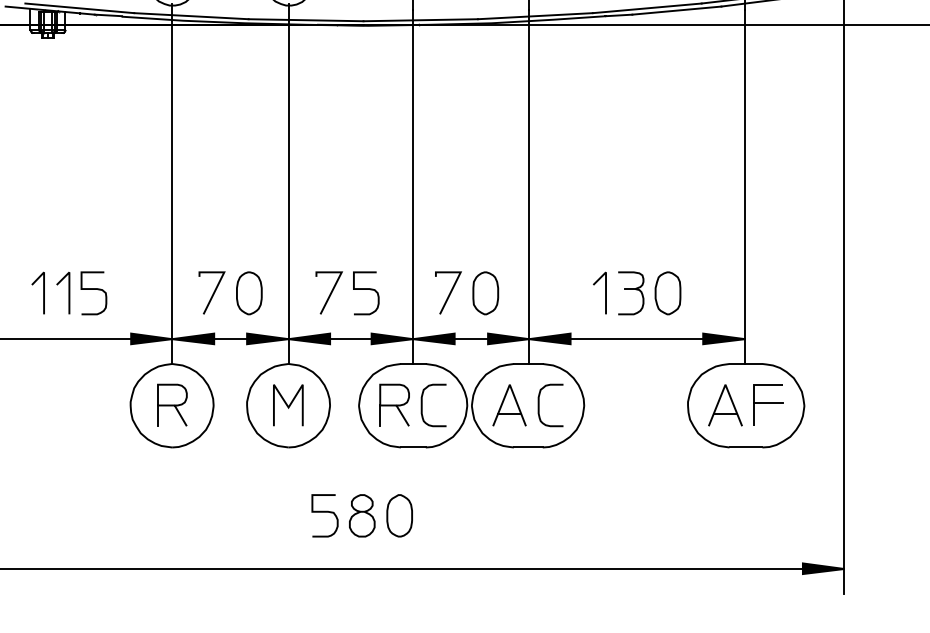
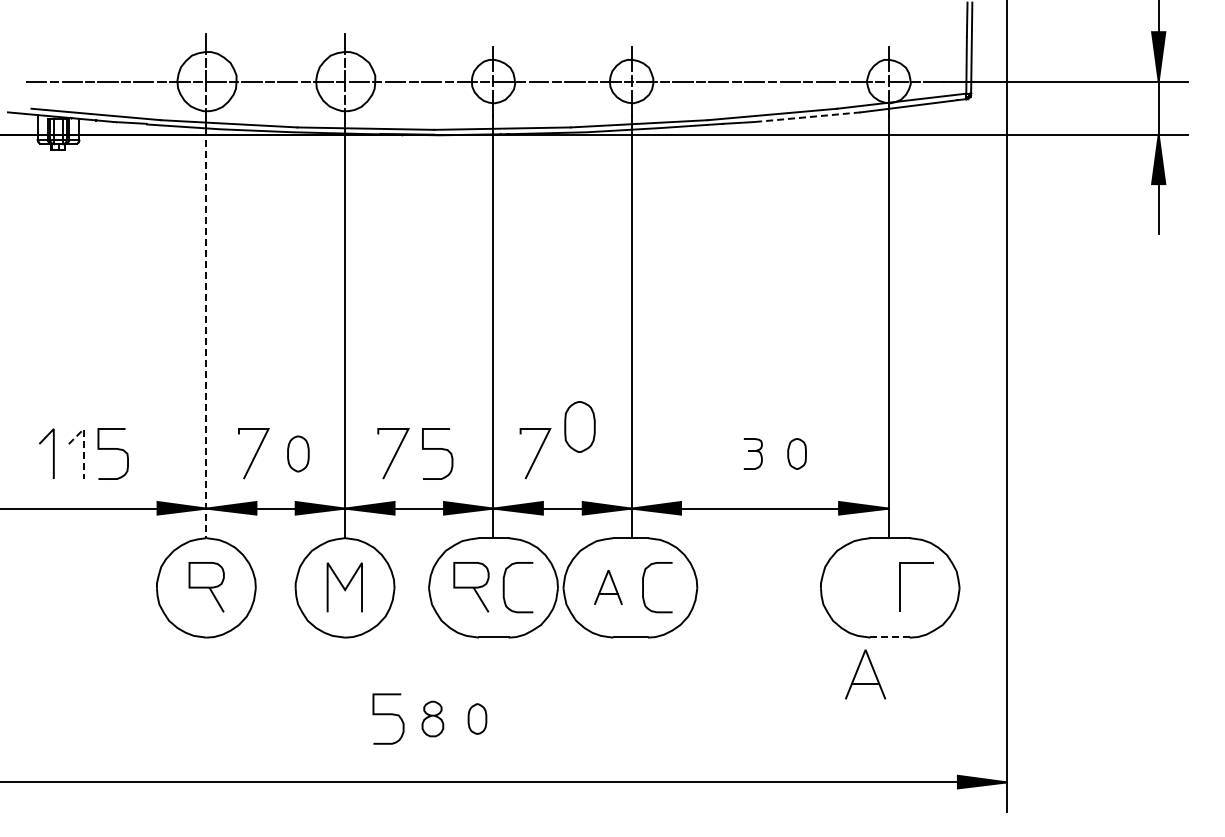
line: (676, 10) -> (807, 117), solid -> dashed
line: (172, 193) -> (206, 334), solid -> dashed
line: (68, 283) -> (83, 442), solid -> dashed
part: (249, 292) -> (298, 453), size x0.7
part: (485, 292) -> (579, 426), moved
line: (605, 292) -> (722, 453), removed
part: (630, 292) -> (752, 453), size x0.6
part: (667, 292) -> (796, 453), size x0.6
line: (768, 403) -> (916, 585), removed
part: (509, 405) -> (608, 587), size x0.7
part: (725, 405) -> (865, 674), moved
line: (157, 415) -> (189, 599), removed
line: (380, 415) -> (454, 599), removed
line: (746, 447) -> (890, 637), solid -> dashed
part: (361, 515) -> (432, 718), size x0.7
part: (399, 515) -> (477, 718), size x0.6

